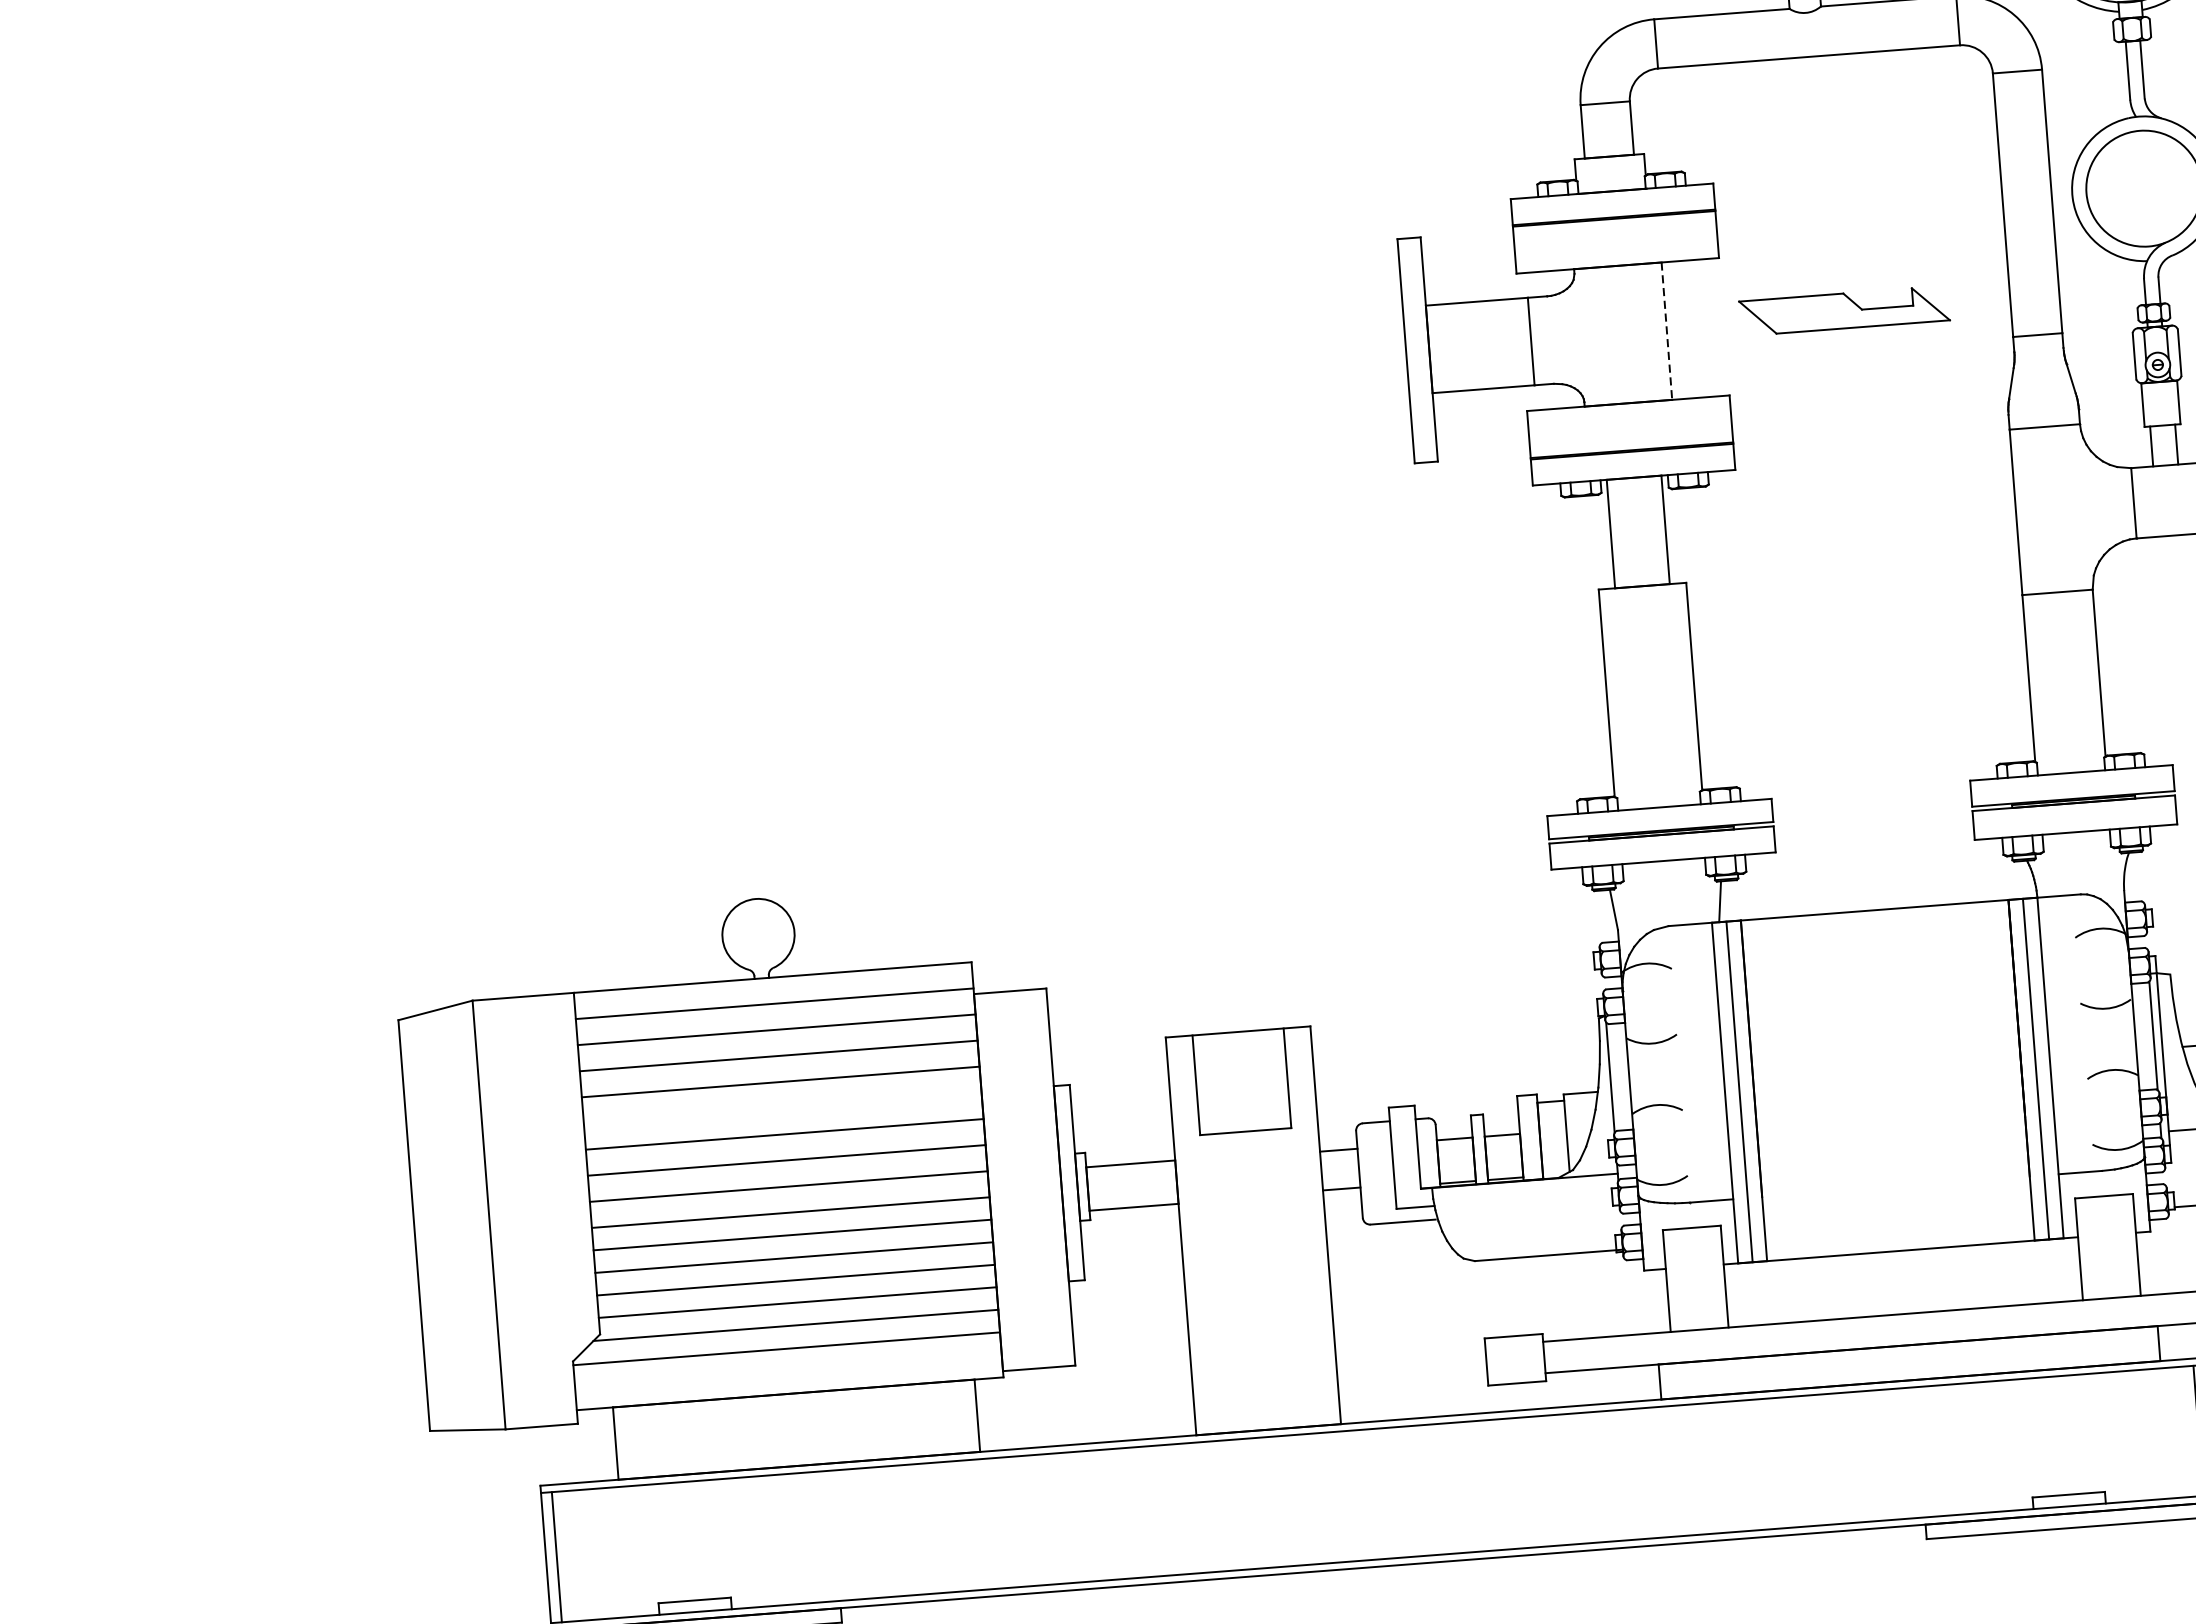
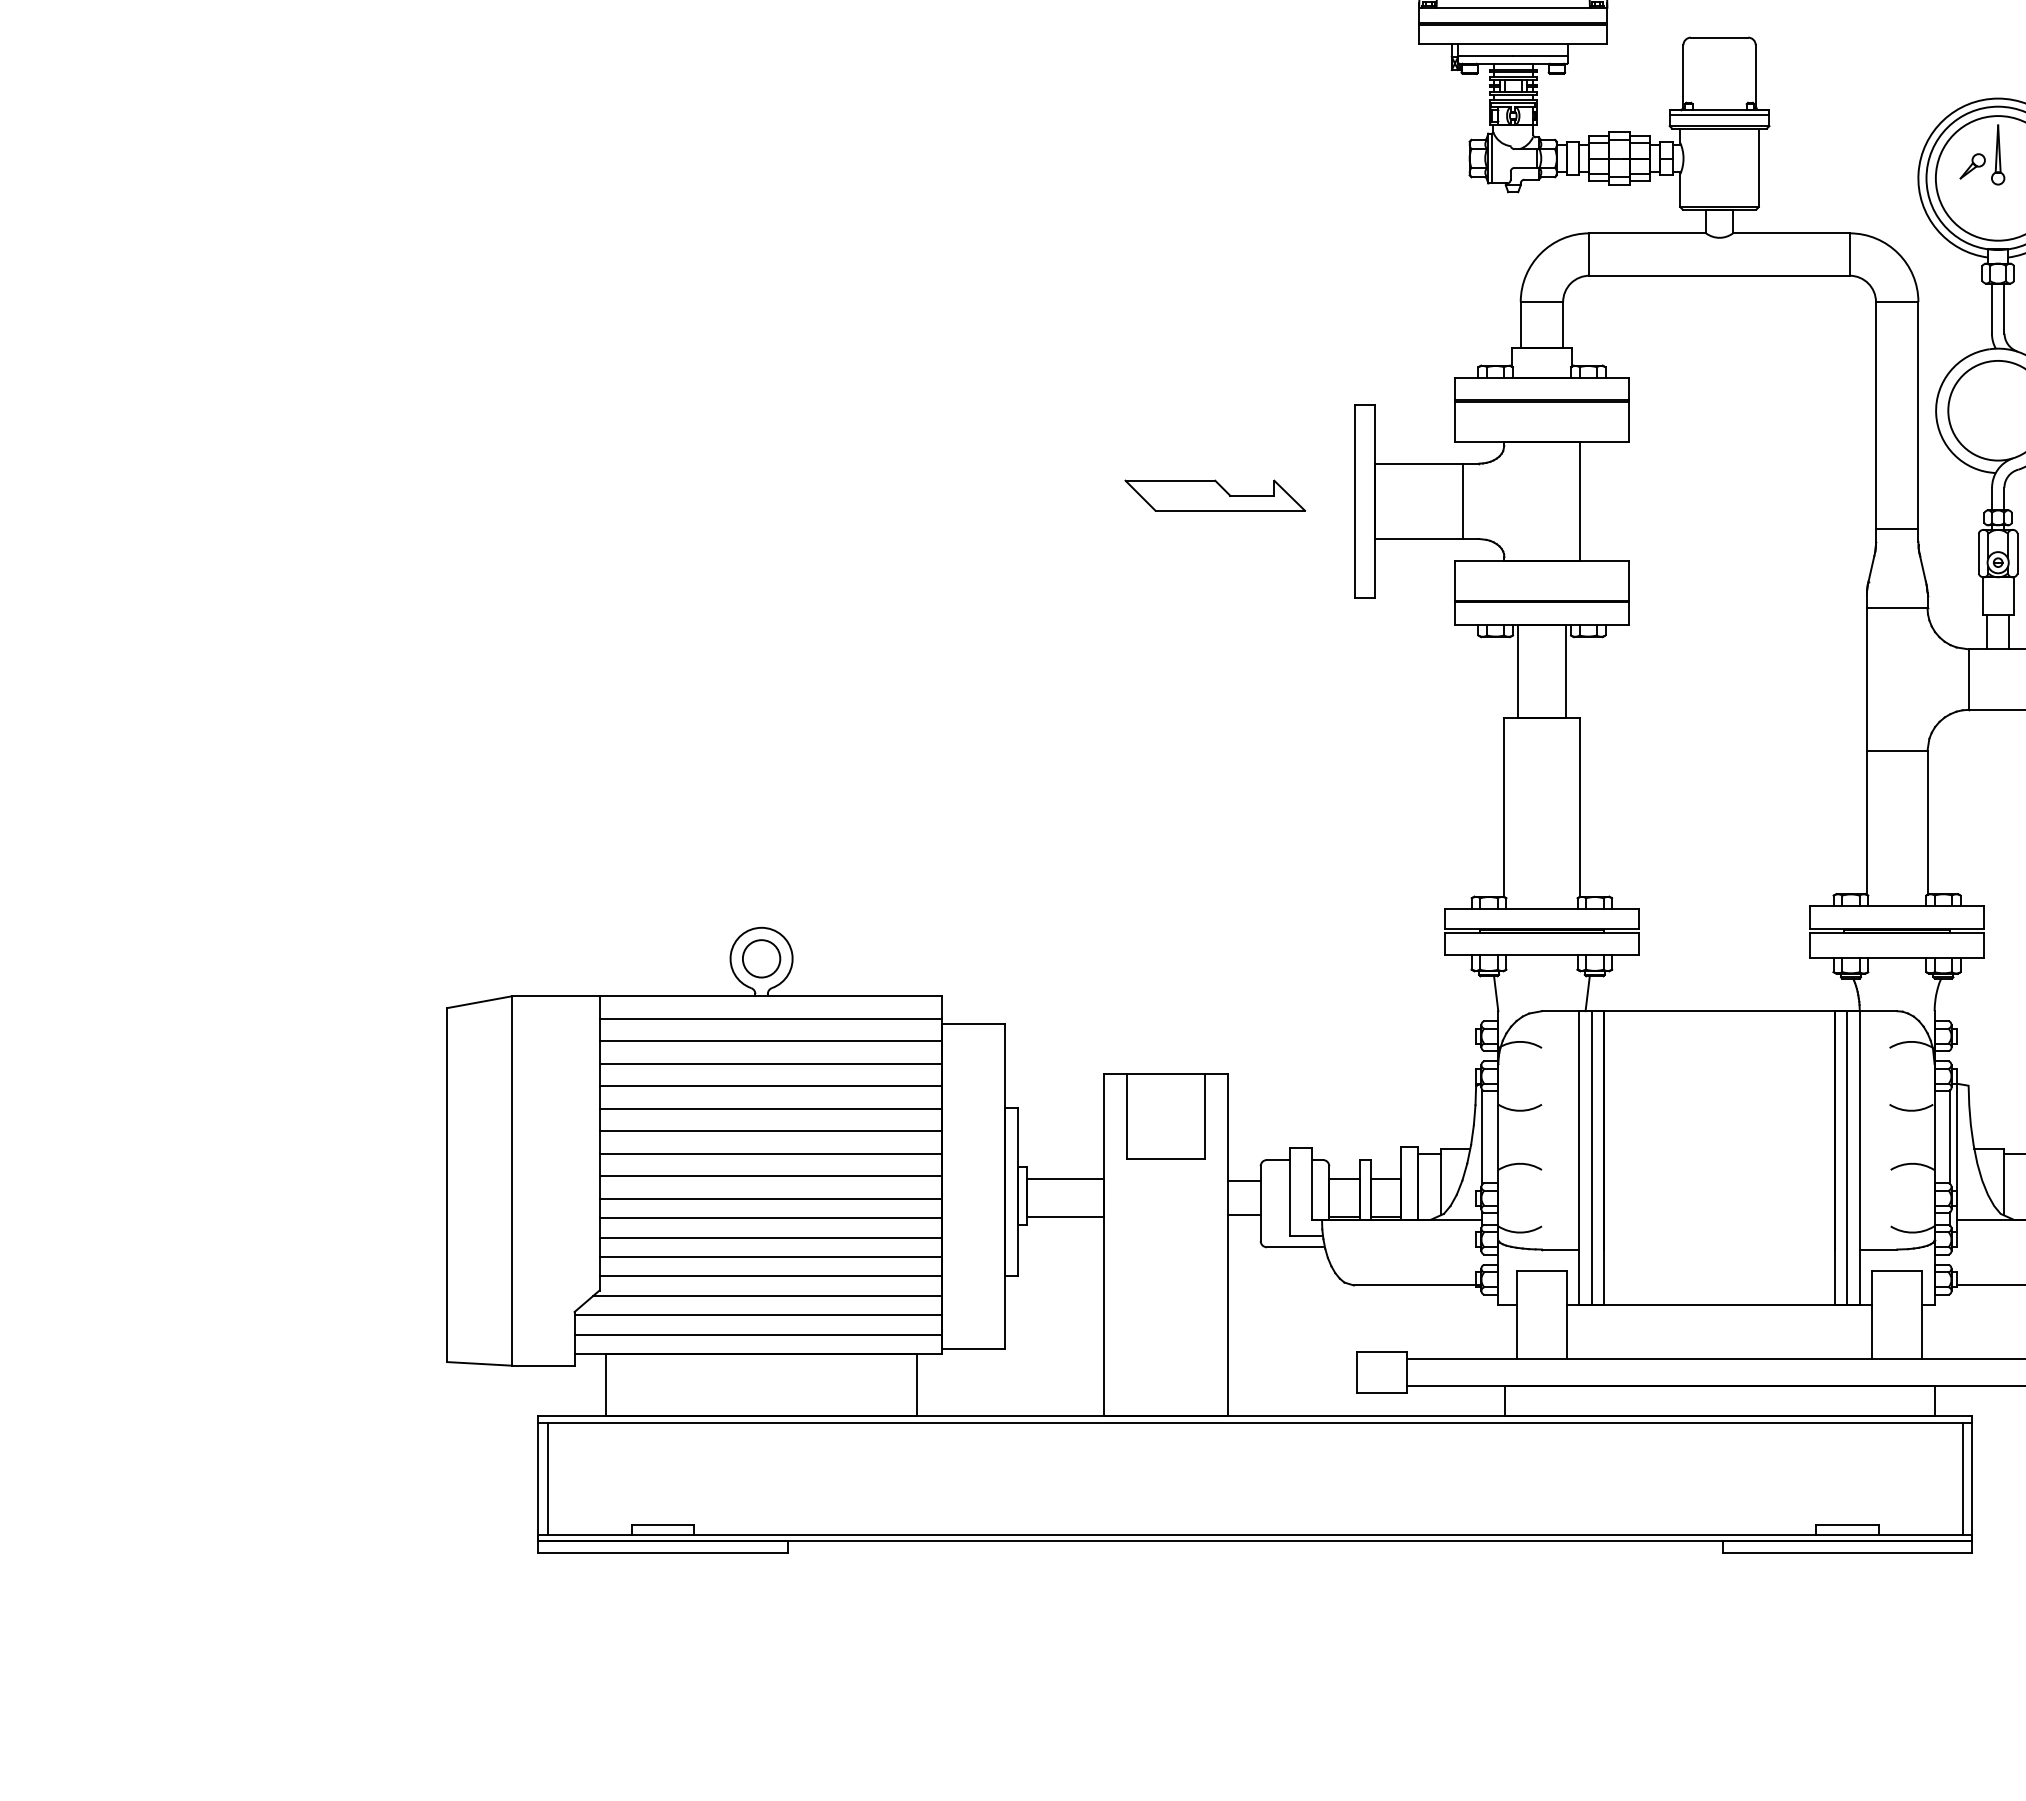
part: (1843, 310) -> (1214, 495), moved
line: (1666, 331) -> (1579, 501), dashed -> solid
circle: (758, 934) -> (761, 958), added
line: (782, 1107) -> (770, 1108), added
line: (788, 1371) -> (758, 1334), added

